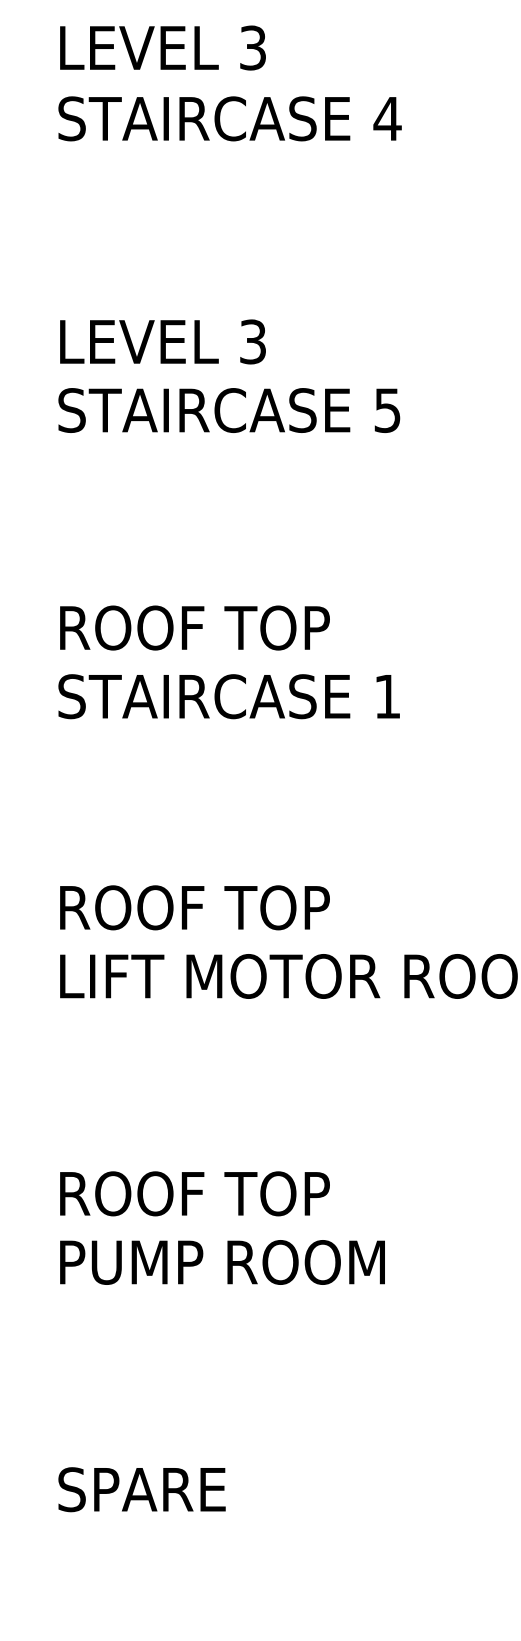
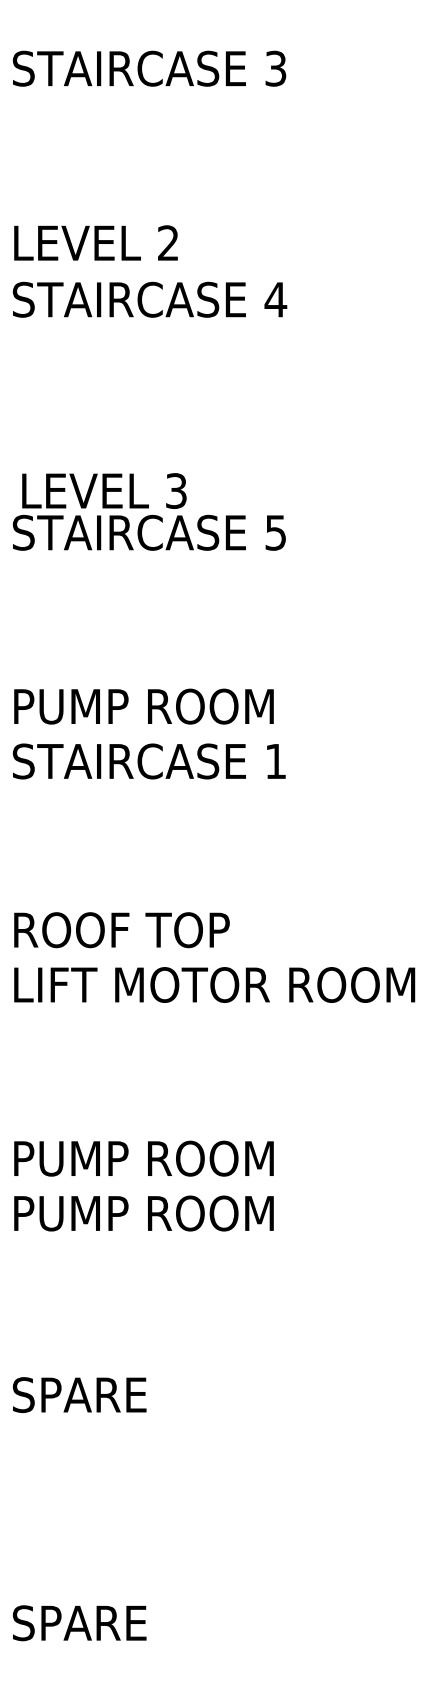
text: (253, 48) -> (168, 243), 3 -> 2
text: (163, 341) -> (104, 490), moved
text: (224, 627) -> (145, 706), ROOF TOP -> PUMP ROOM
text: (224, 1193) -> (145, 1158), ROOF TOP -> PUMP ROOM

